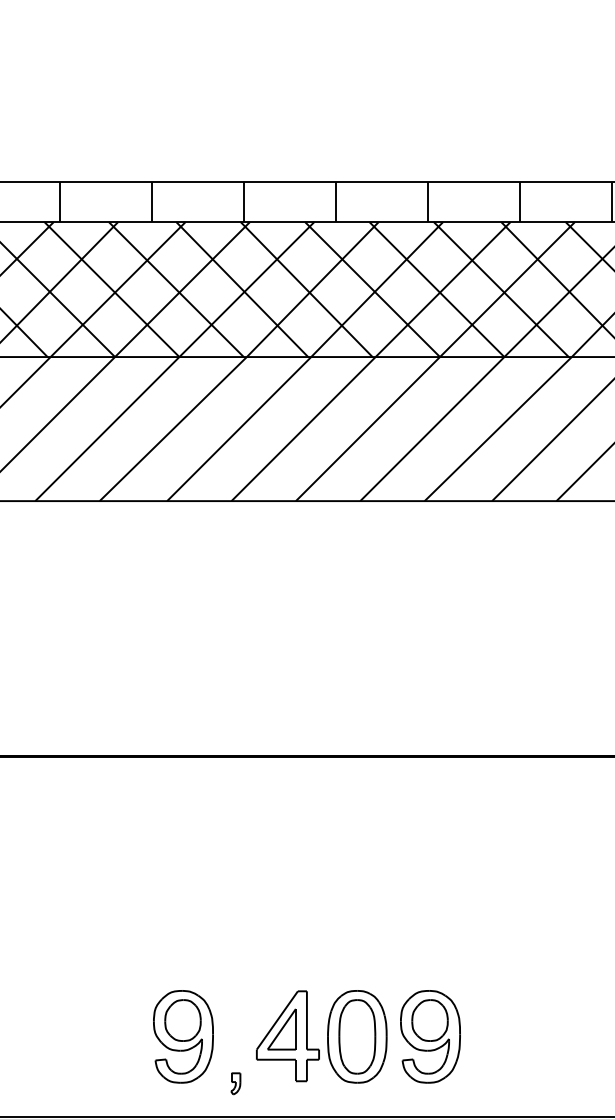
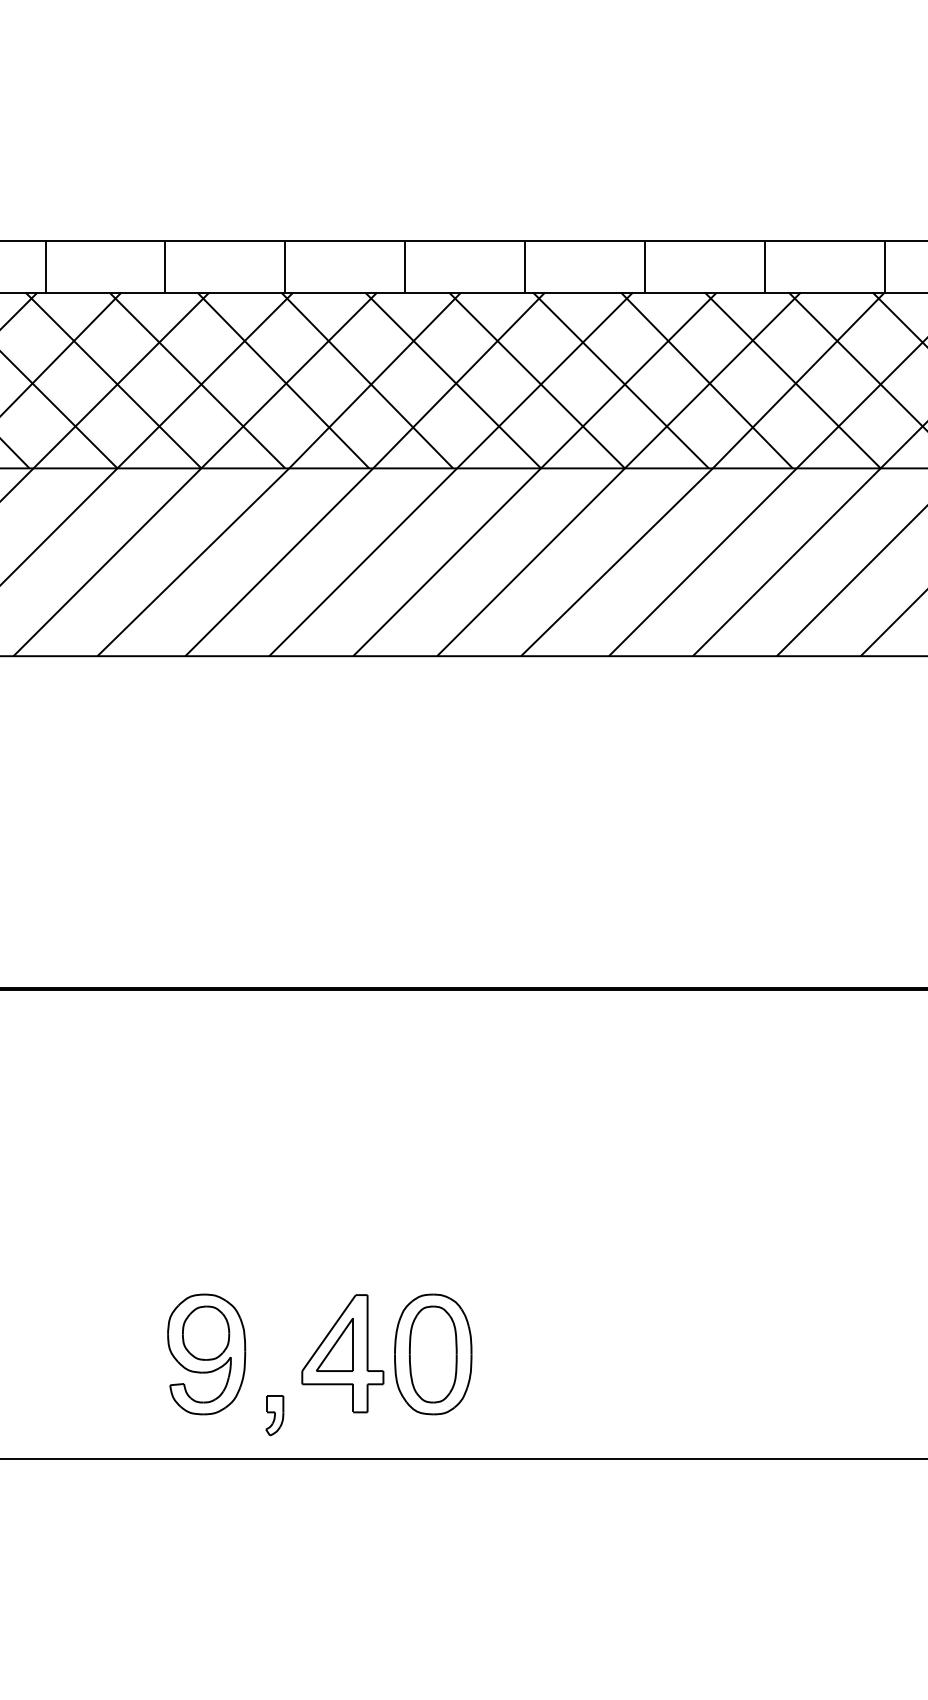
part: (430, 1036) -> (528, 1354), removed
part: (235, 1083) -> (274, 1415), size x1.43

